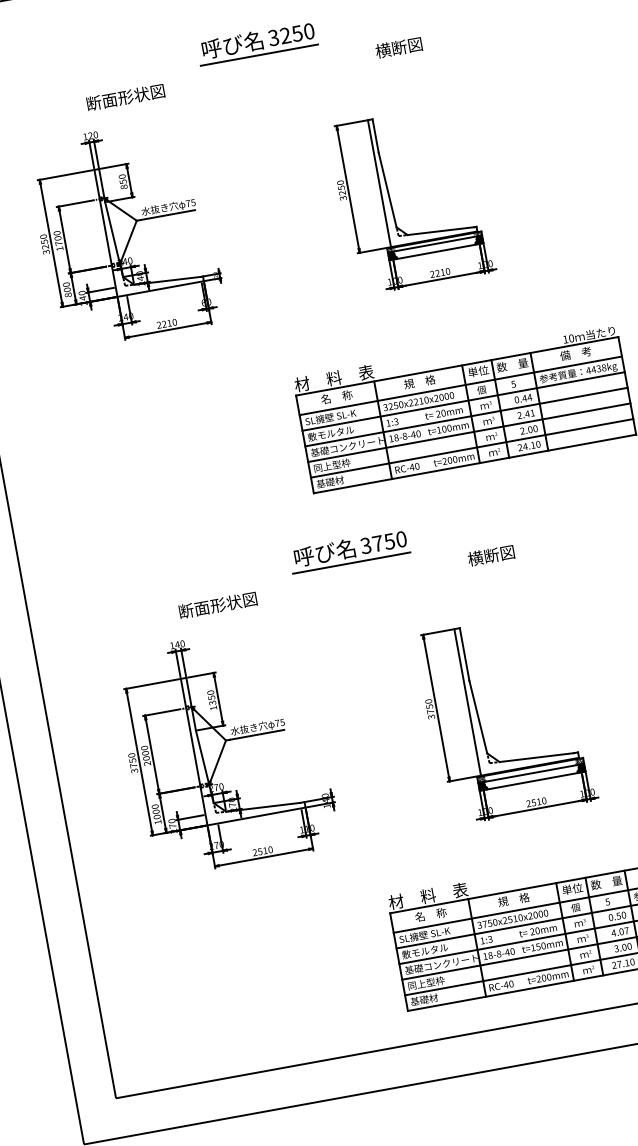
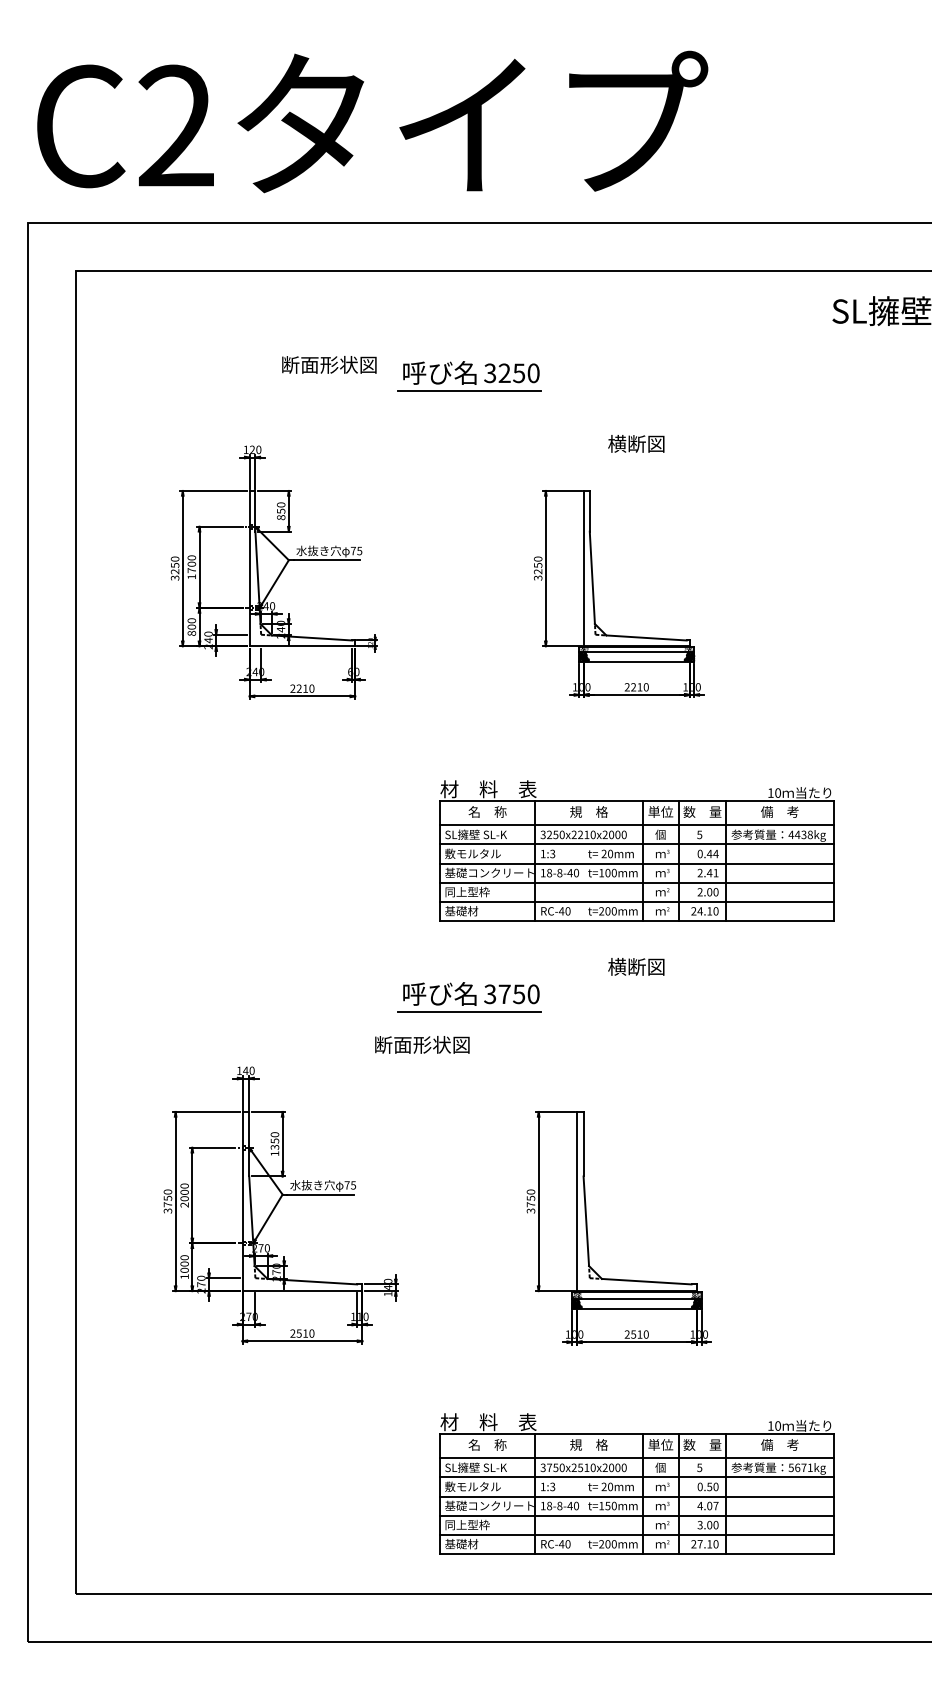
text: (399, 47) -> (636, 443), moved
text: (125, 97) -> (329, 364), moved
text: (491, 555) -> (636, 966), moved
text: (218, 604) -> (422, 1044), moved

